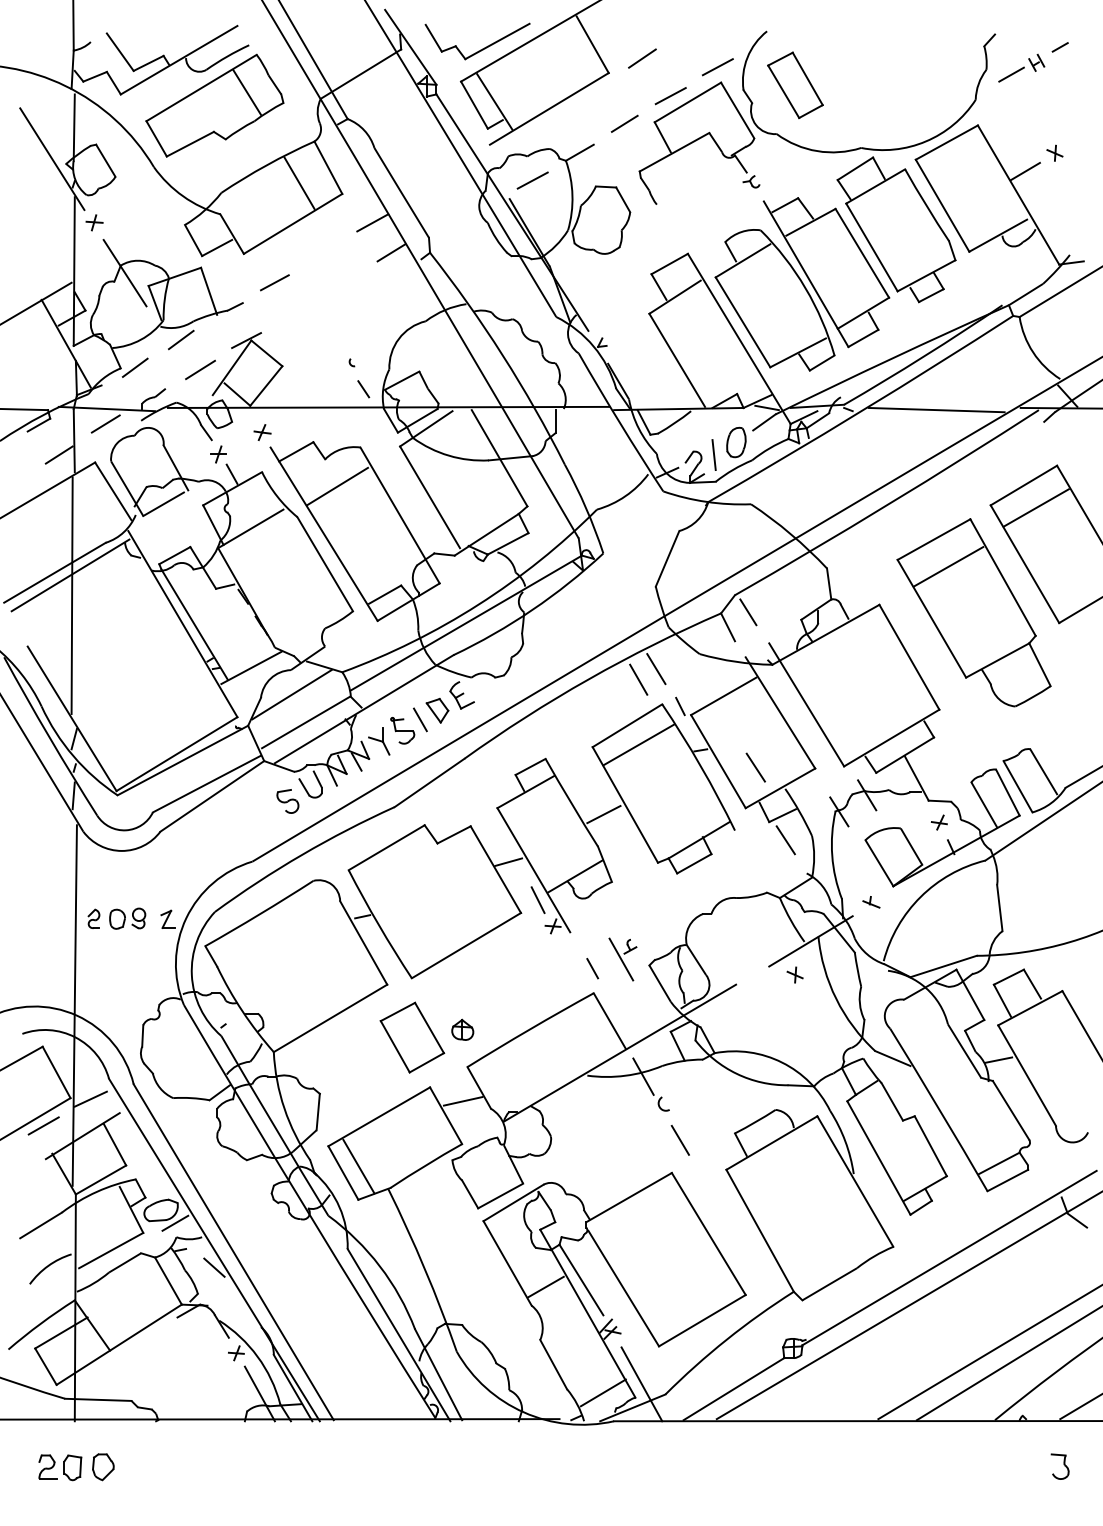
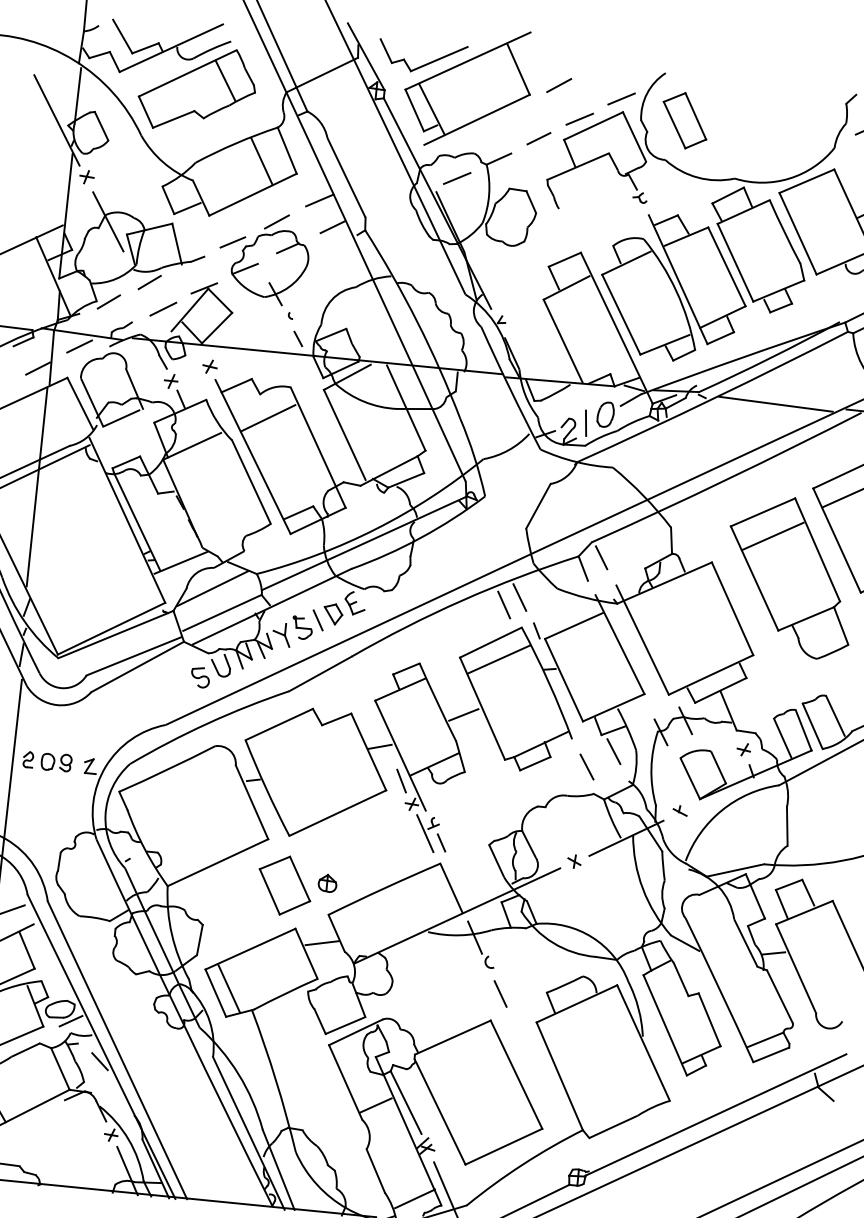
part: (321, 297) -> (270, 258), added
line: (755, 767) -> (586, 766), moved
part: (622, 959) -> (426, 833), moved
part: (794, 974) -> (573, 861), moved

